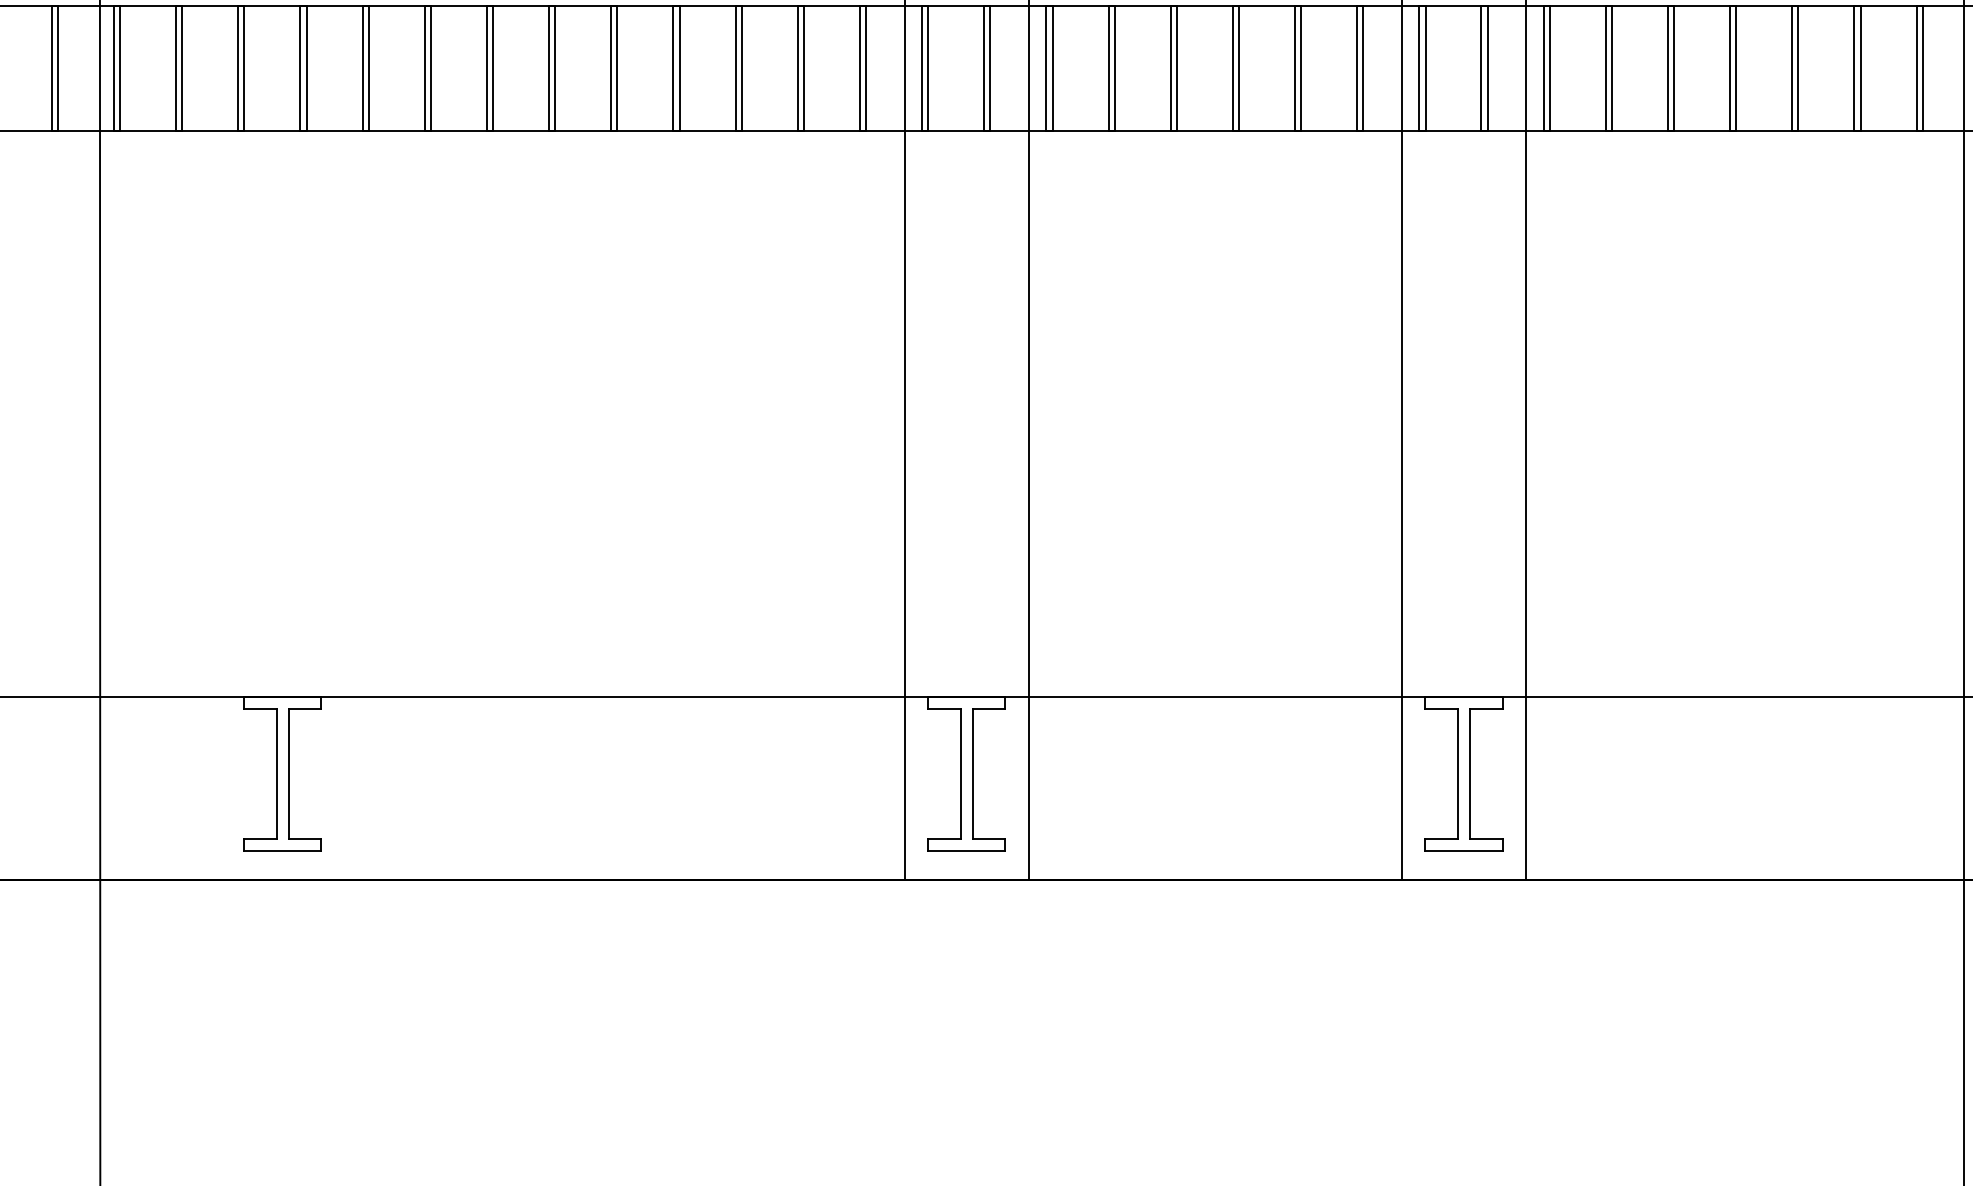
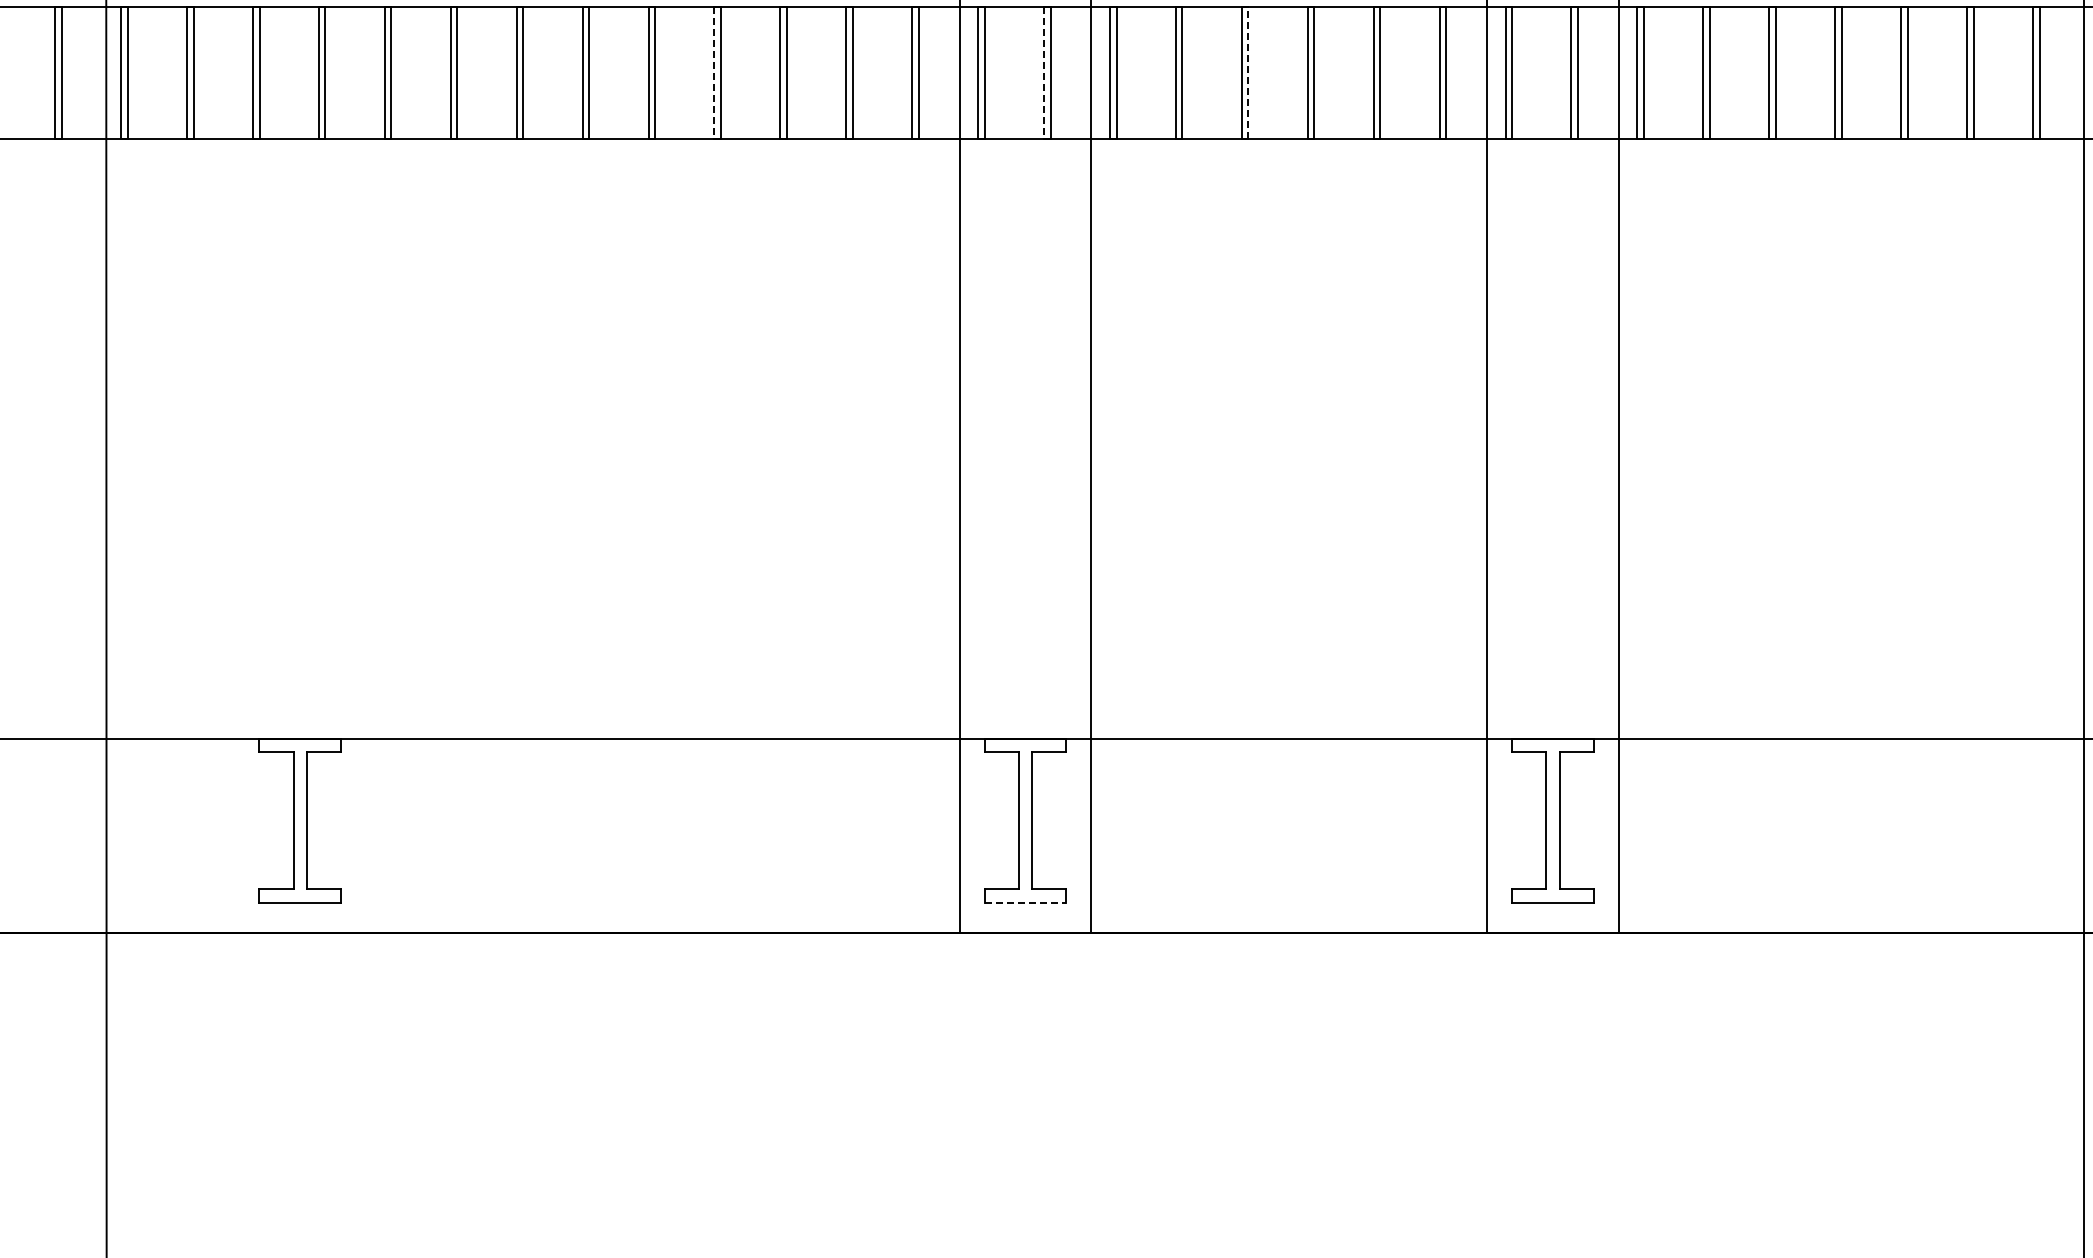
line: (673, 68) -> (714, 72), solid -> dashed
line: (984, 68) -> (1044, 72), solid -> dashed
line: (1176, 68) -> (1248, 72), solid -> dashed
line: (966, 850) -> (1025, 902), solid -> dashed

